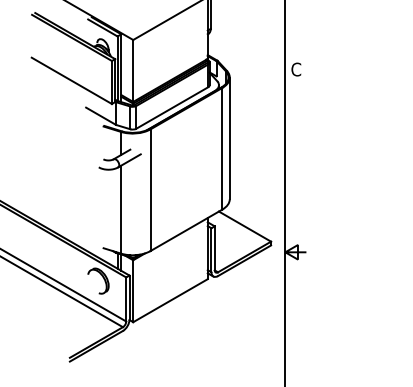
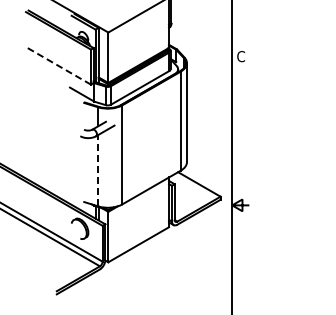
line: (72, 80) -> (58, 65), solid -> dashed
line: (121, 209) -> (98, 170), solid -> dashed

